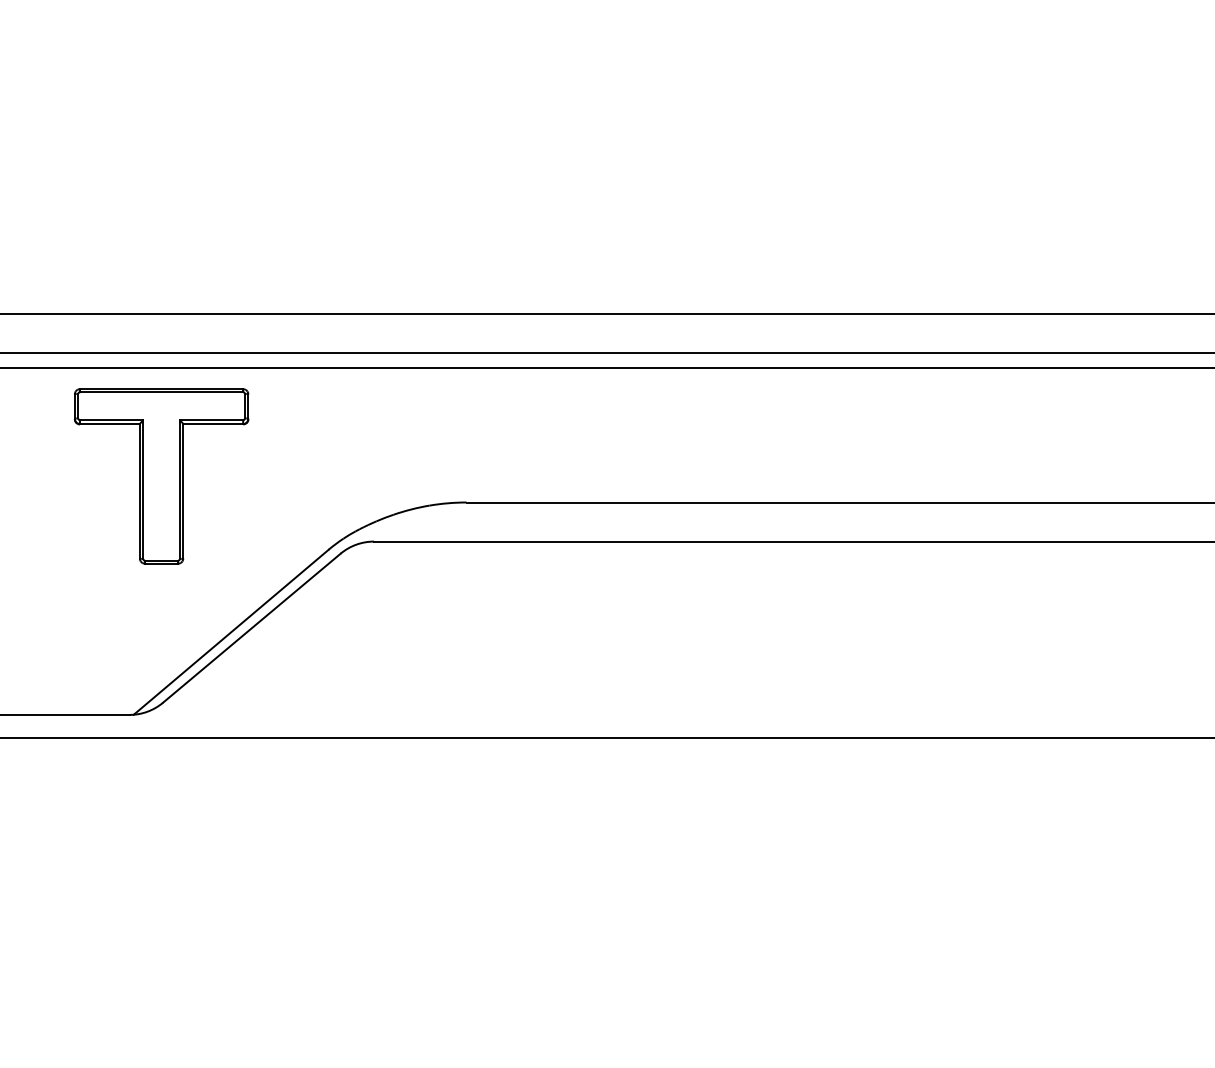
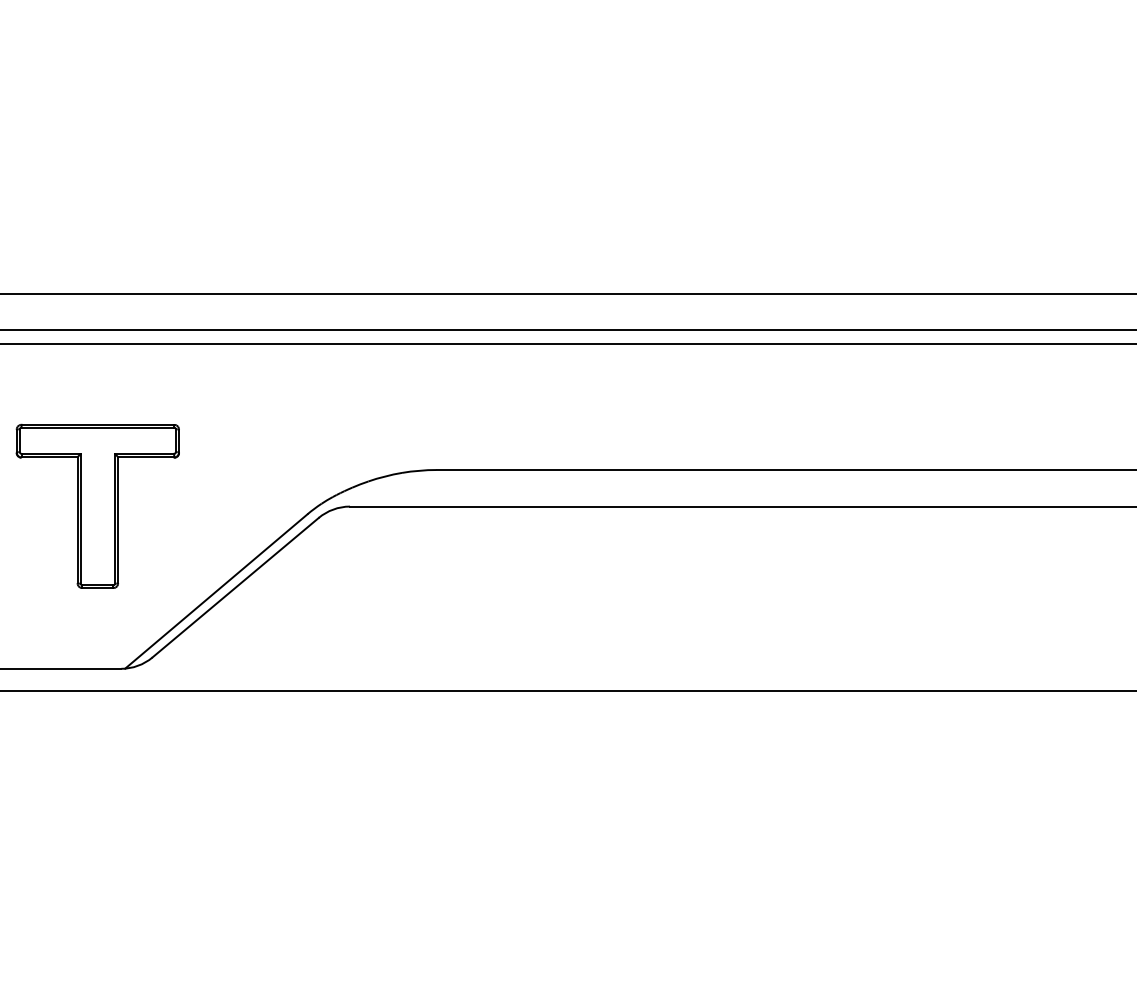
part: (161, 476) -> (97, 506), moved

